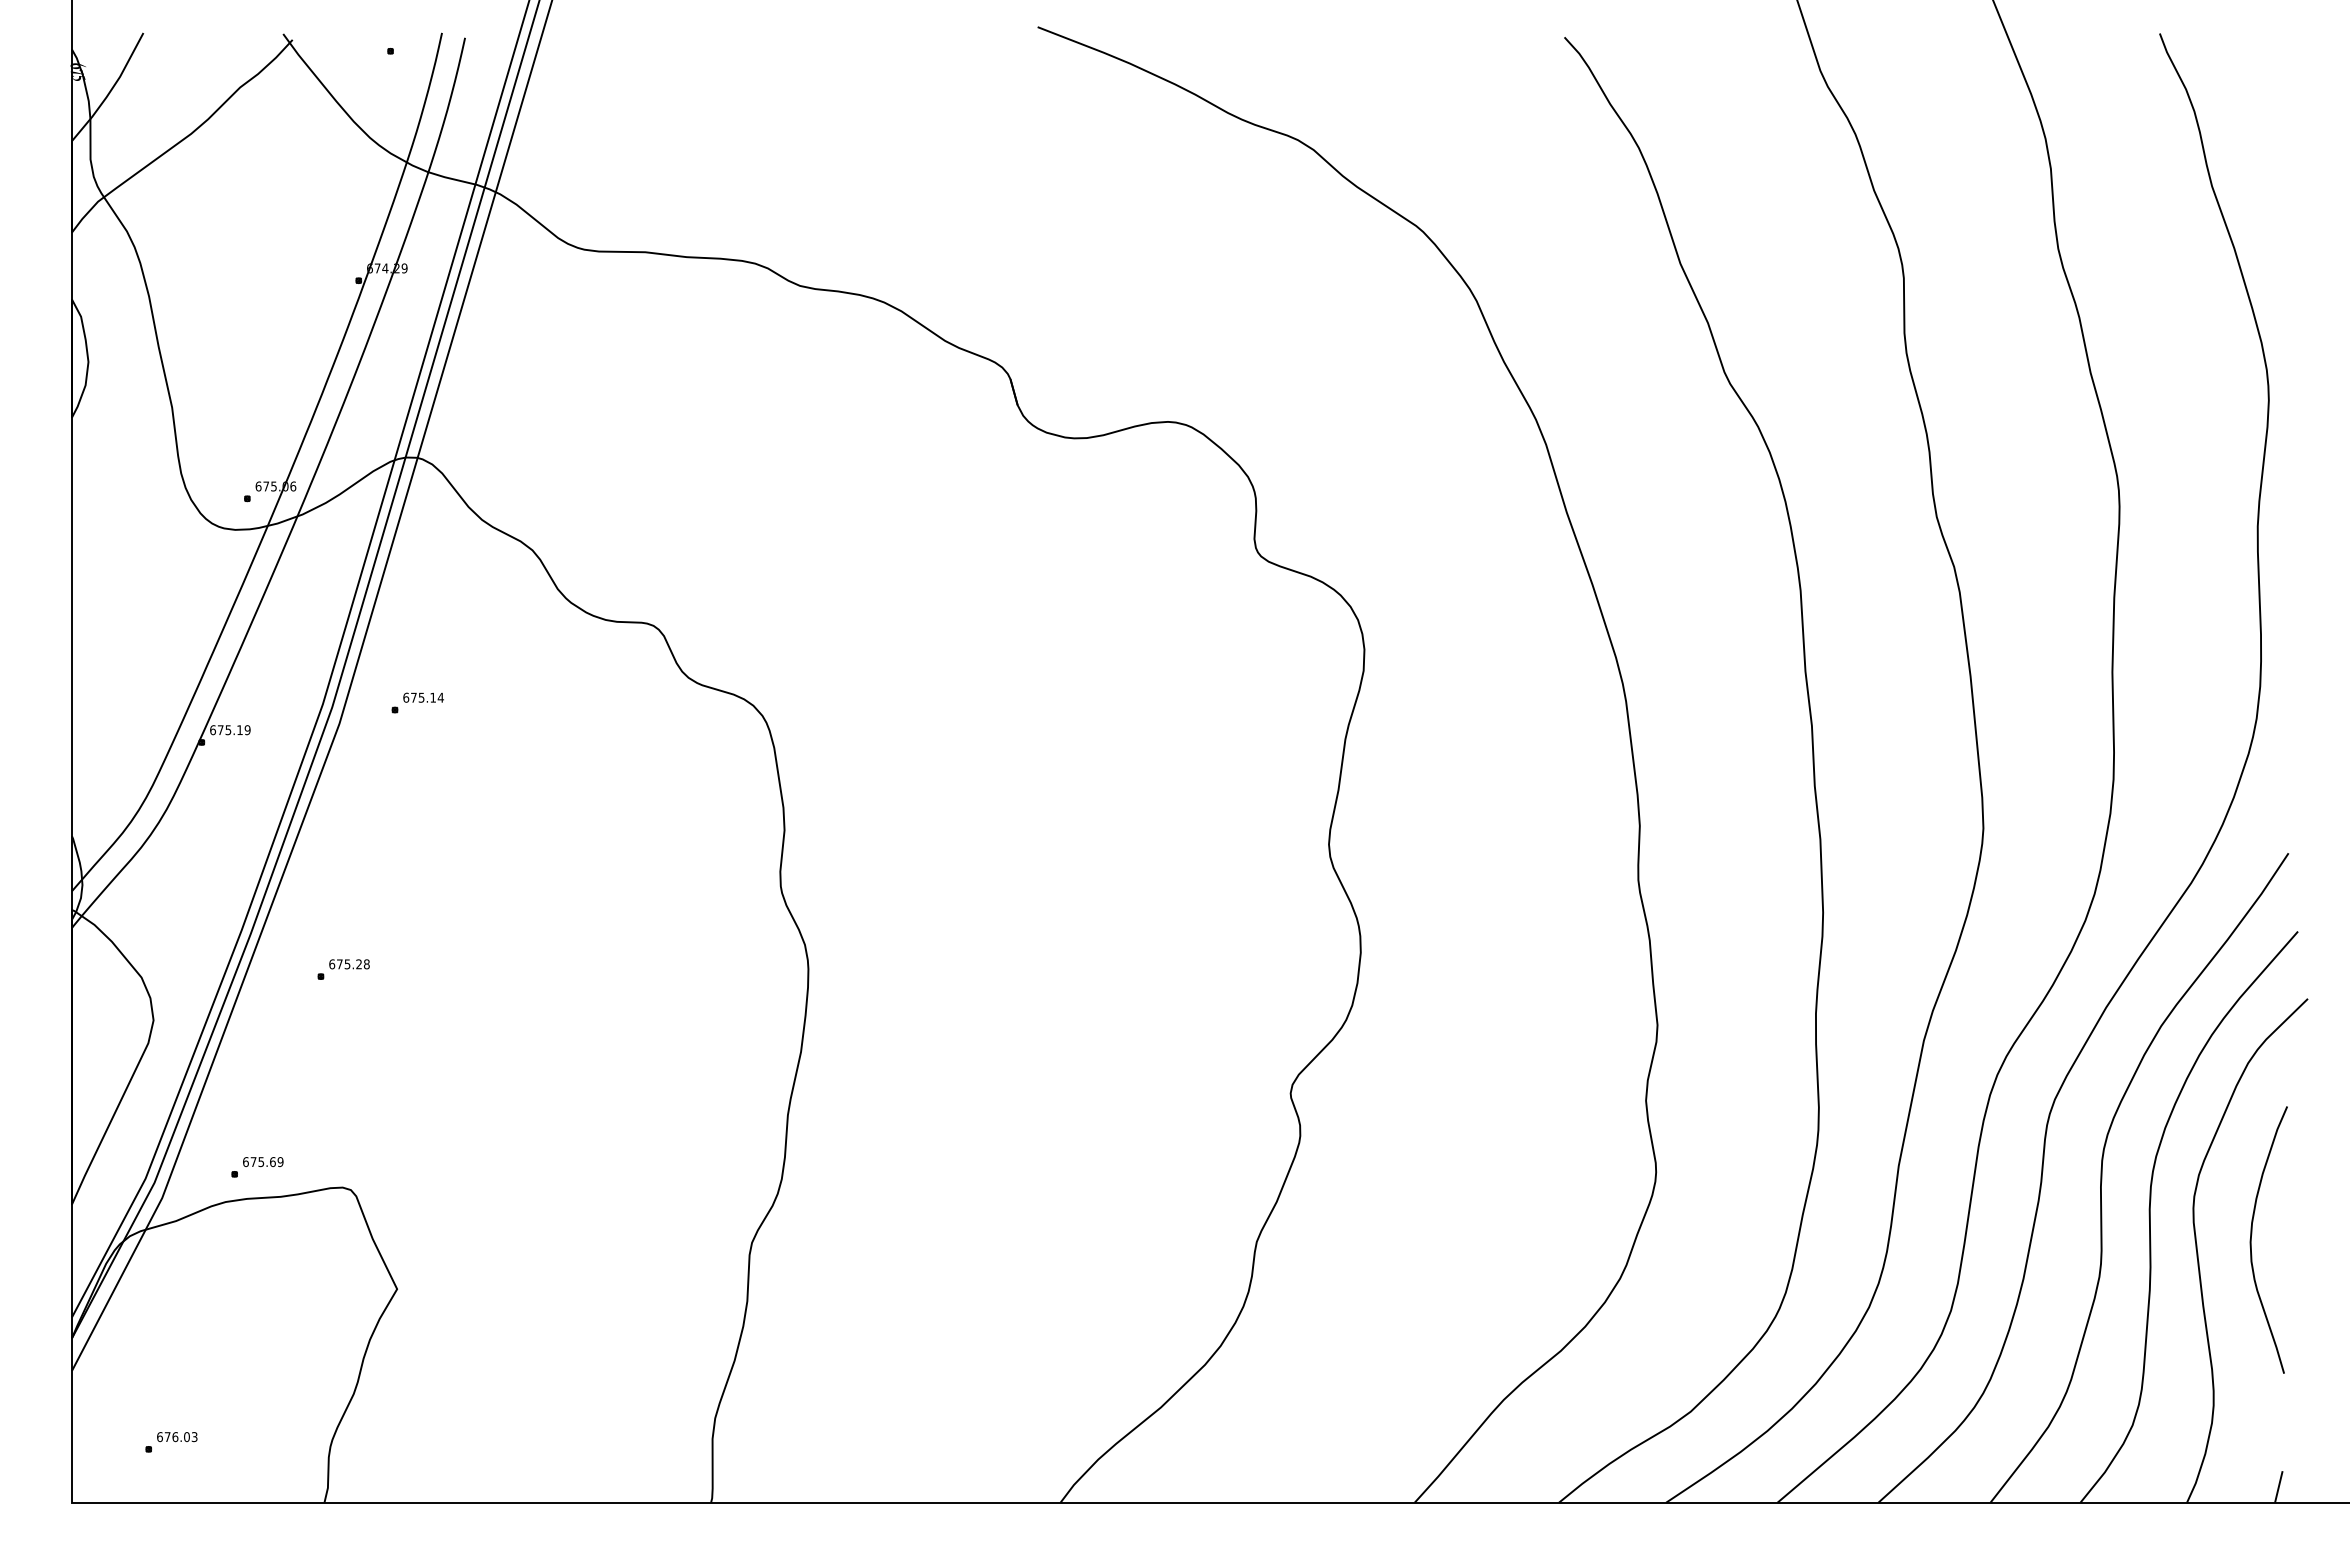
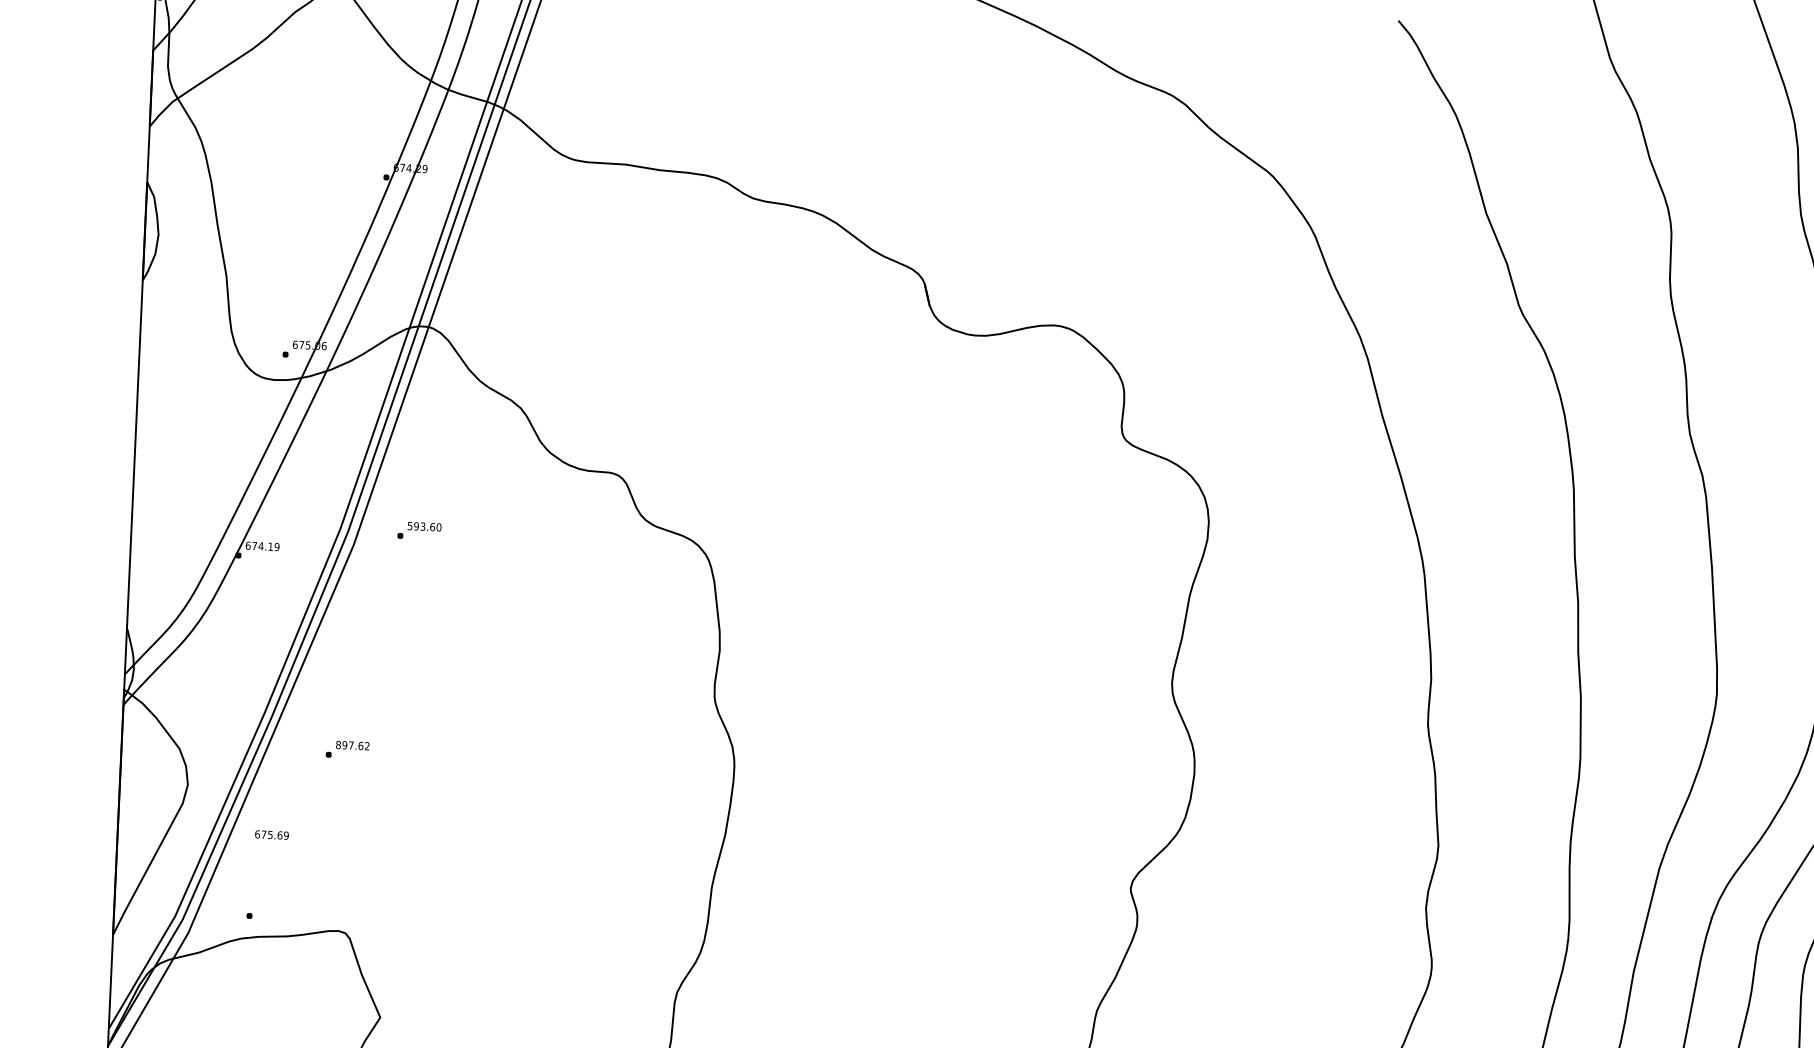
text: (423, 697) -> (424, 526), 675.14 -> 593.60
text: (228, 730) -> (261, 546), 675.19 -> 674.19
text: (349, 964) -> (352, 745), 675.28 -> 897.62
text: (263, 1162) -> (272, 835), moved

